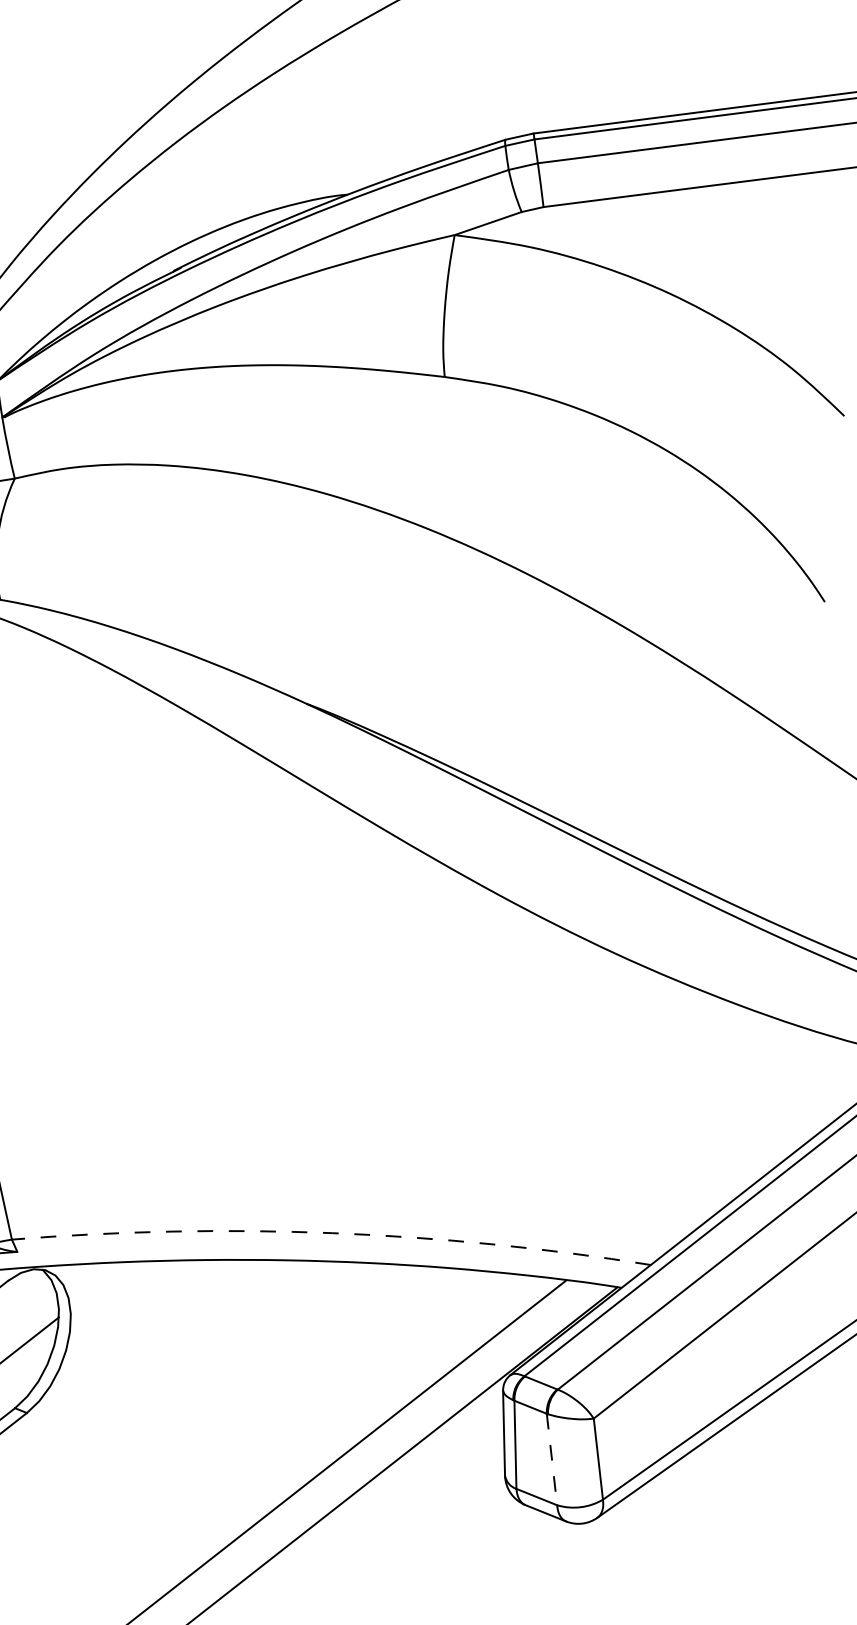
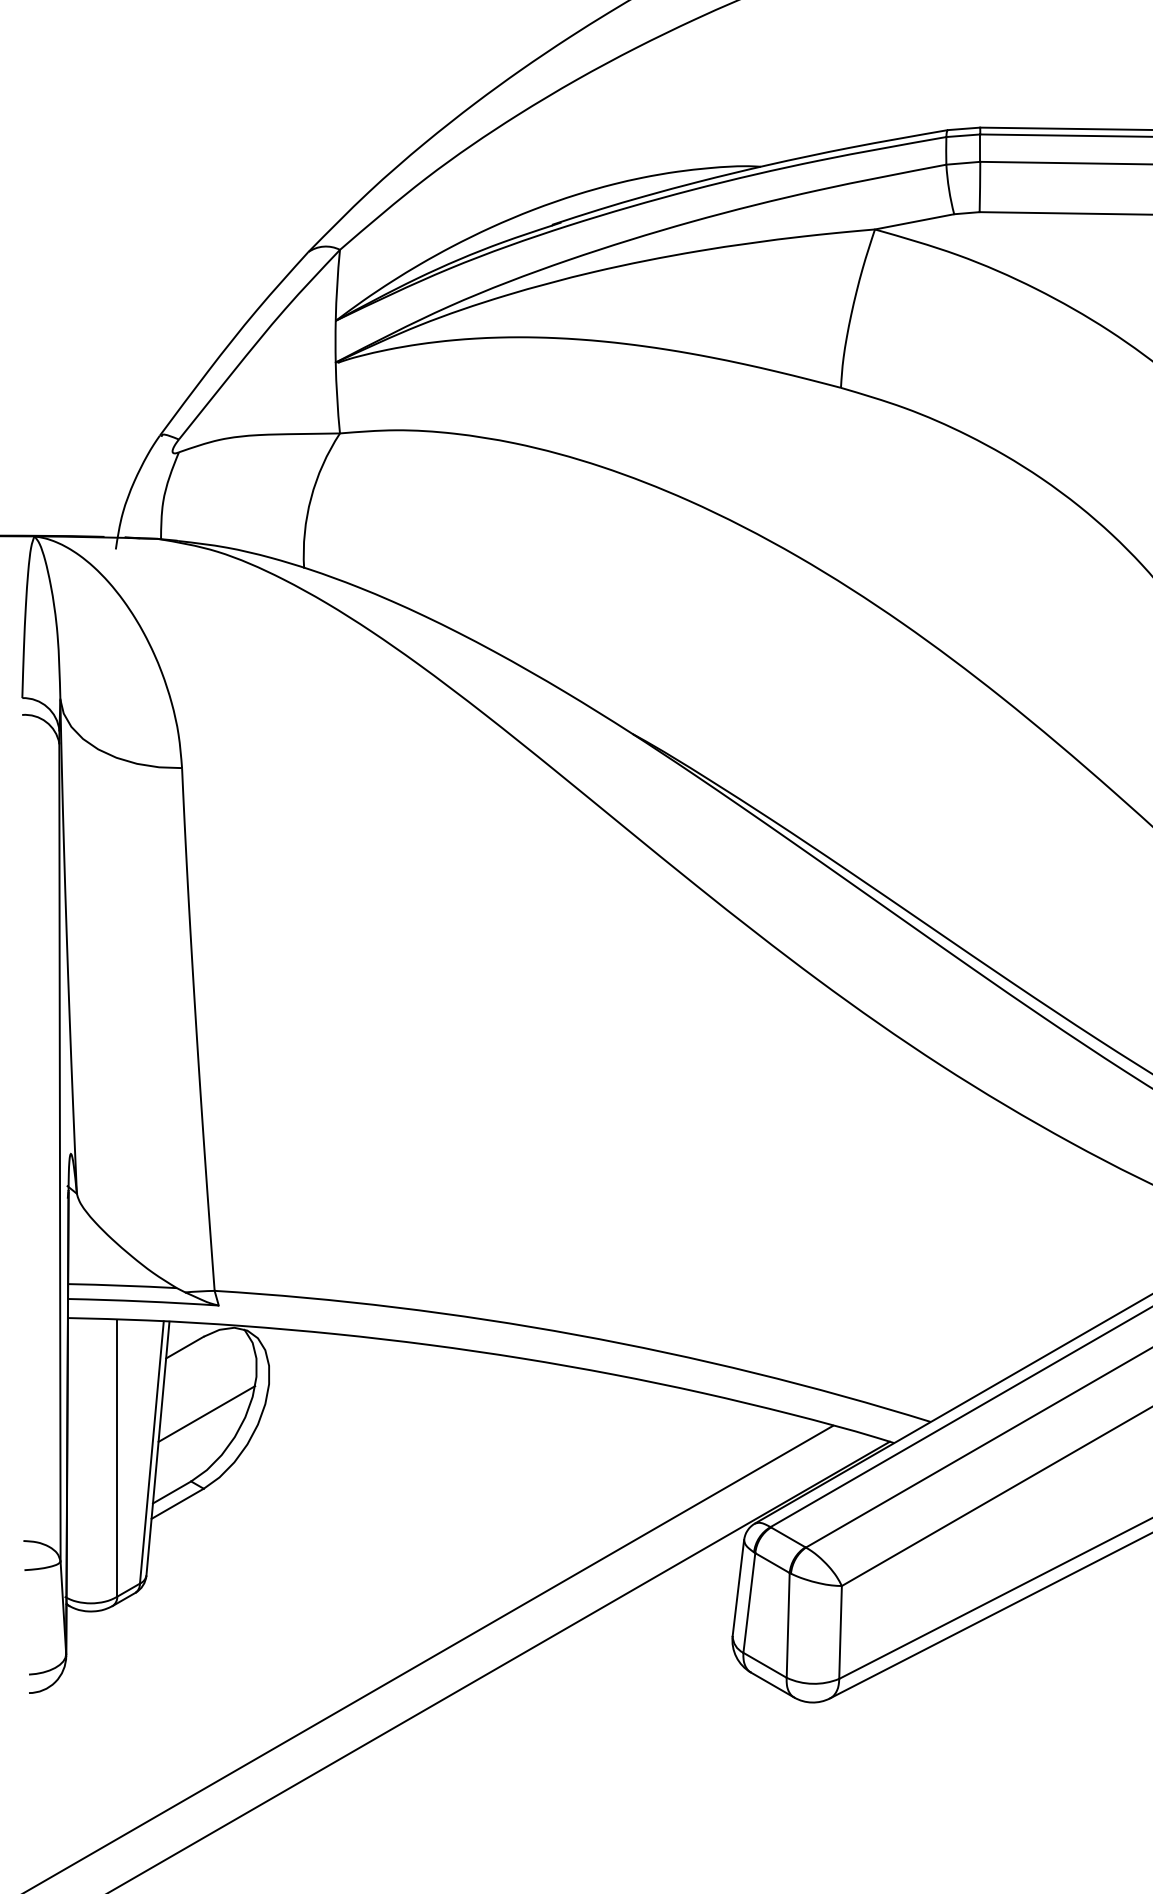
arc: (331, 1232) -> (576, 1334), dashed -> solid
line: (552, 1459) -> (788, 1625), dashed -> solid

